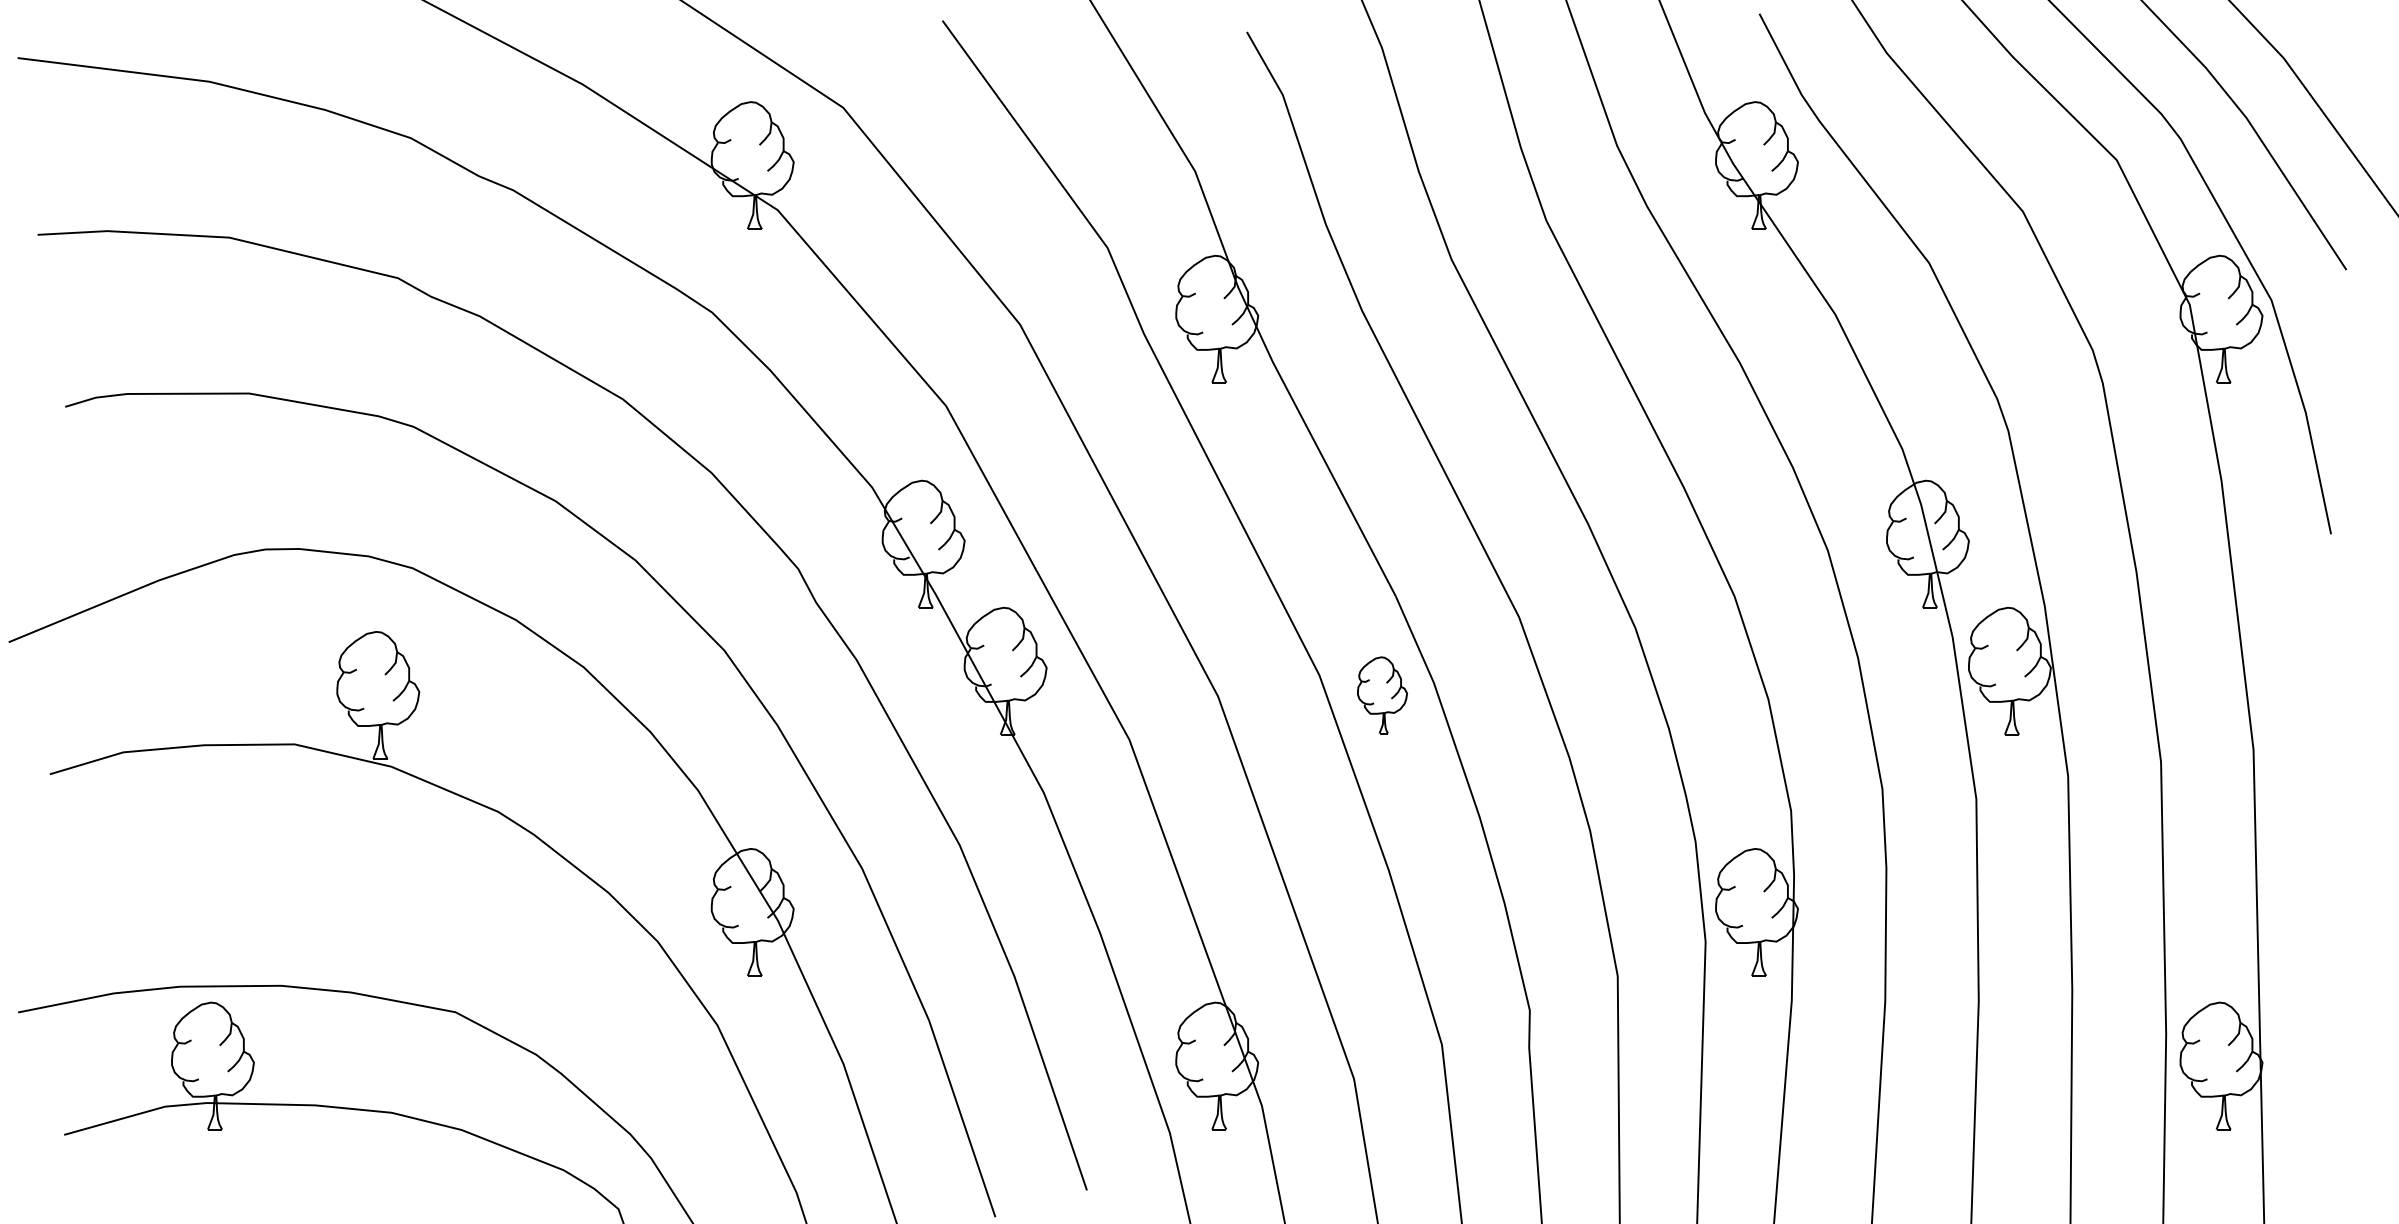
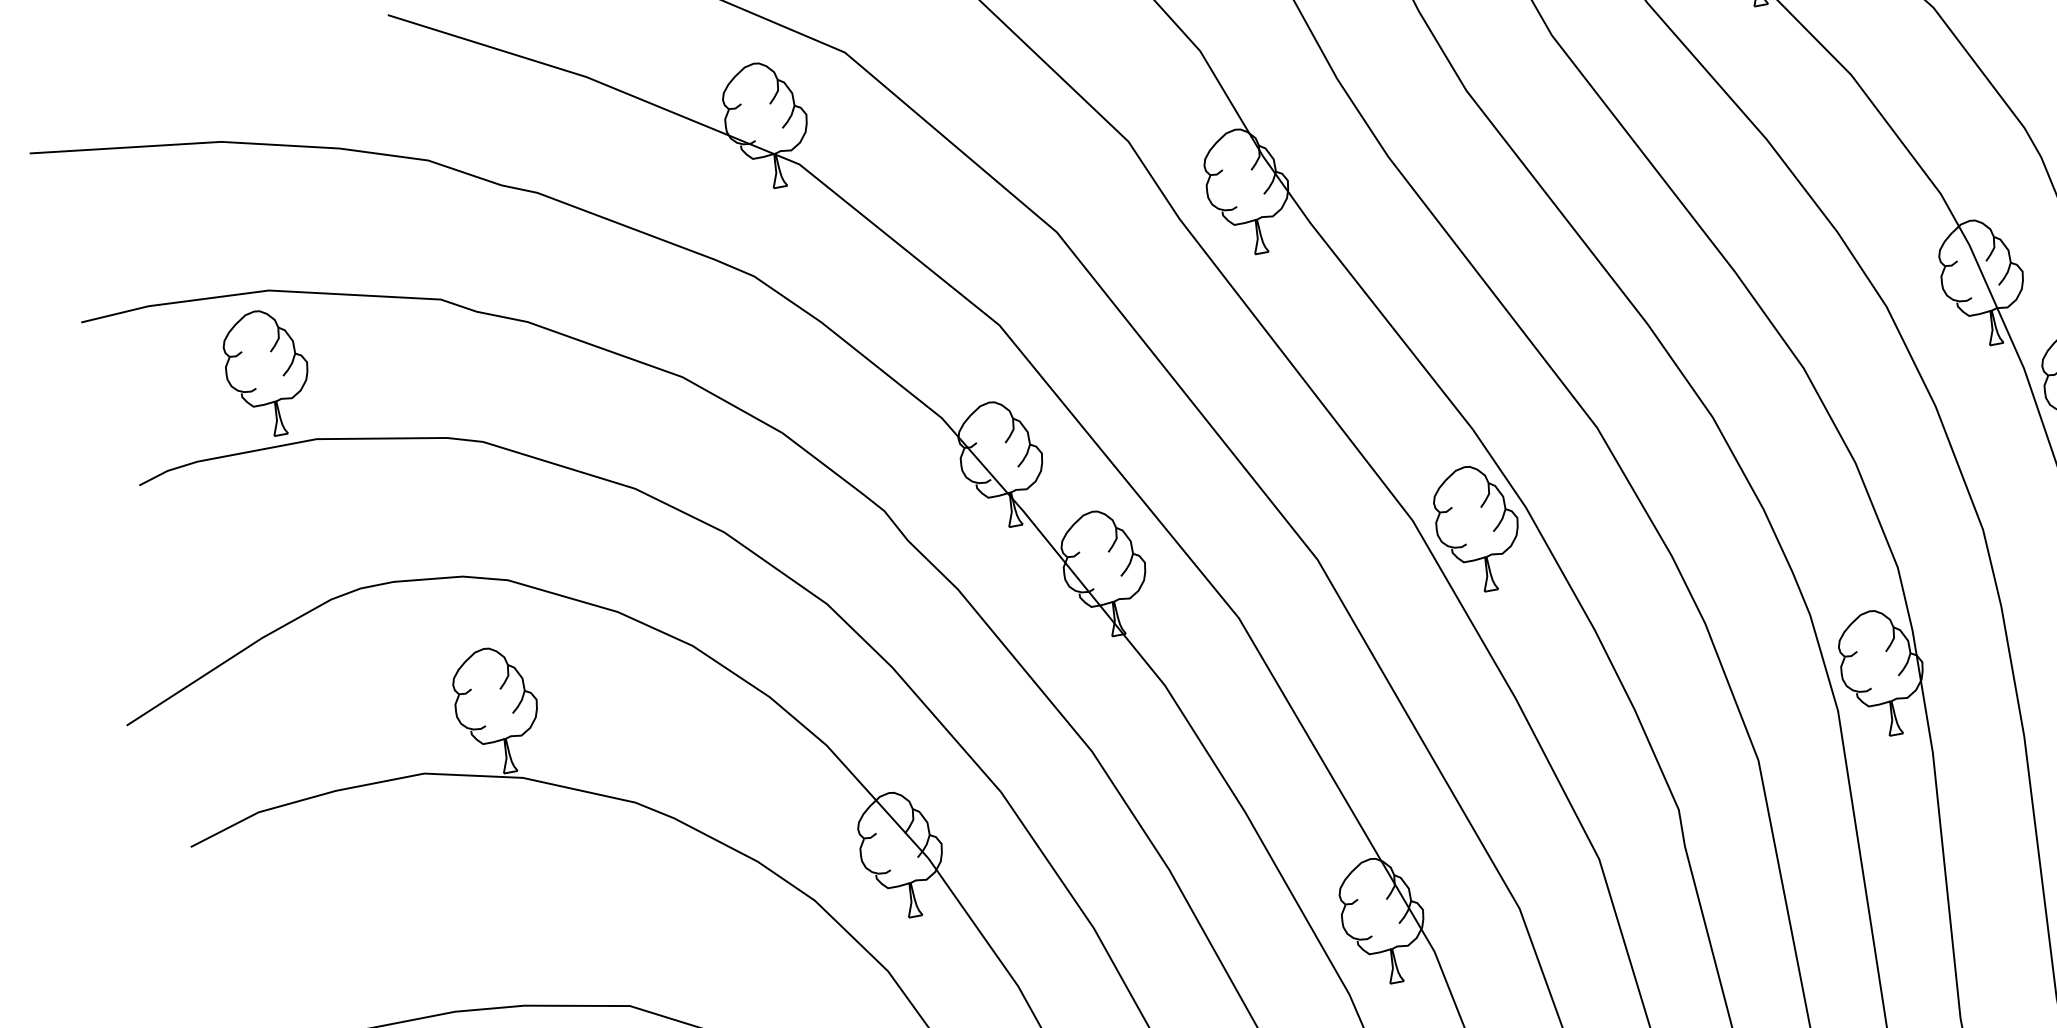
part: (212, 318) -> (267, 372), added
part: (1382, 695) -> (1477, 528), size x1.67

